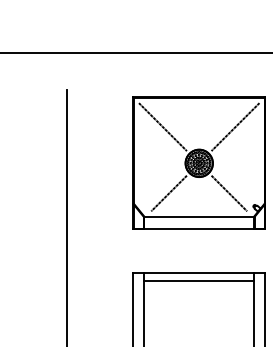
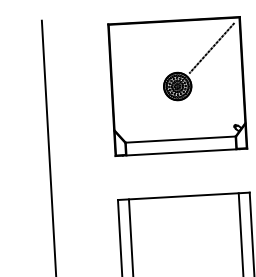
line: (162, 127) -> (139, 52), removed
line: (168, 193) -> (148, 118), removed
line: (229, 193) -> (209, 114), removed
line: (199, 280) -> (184, 203), removed

